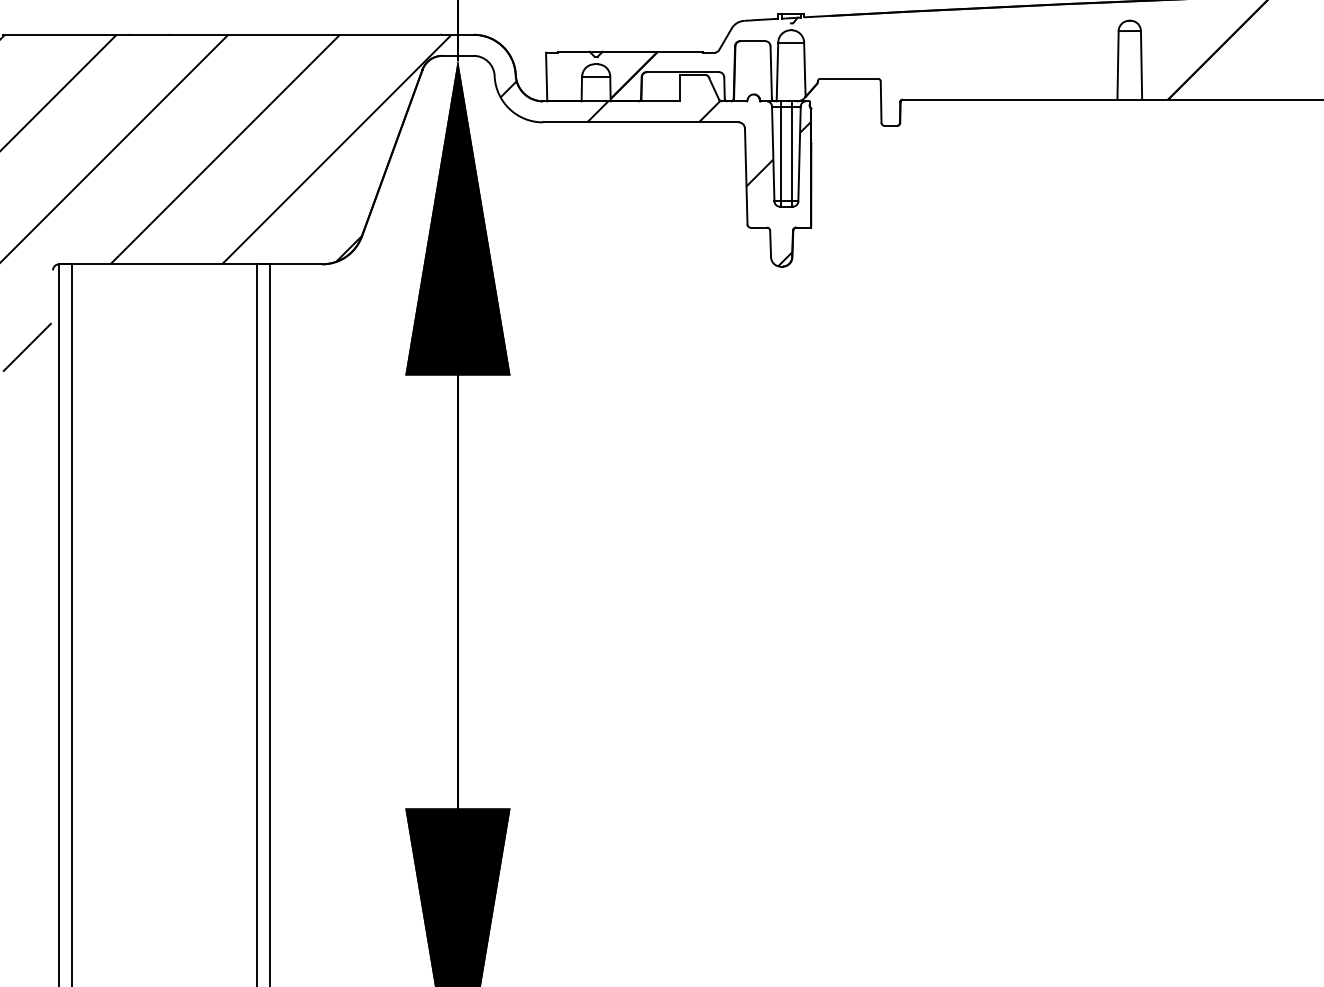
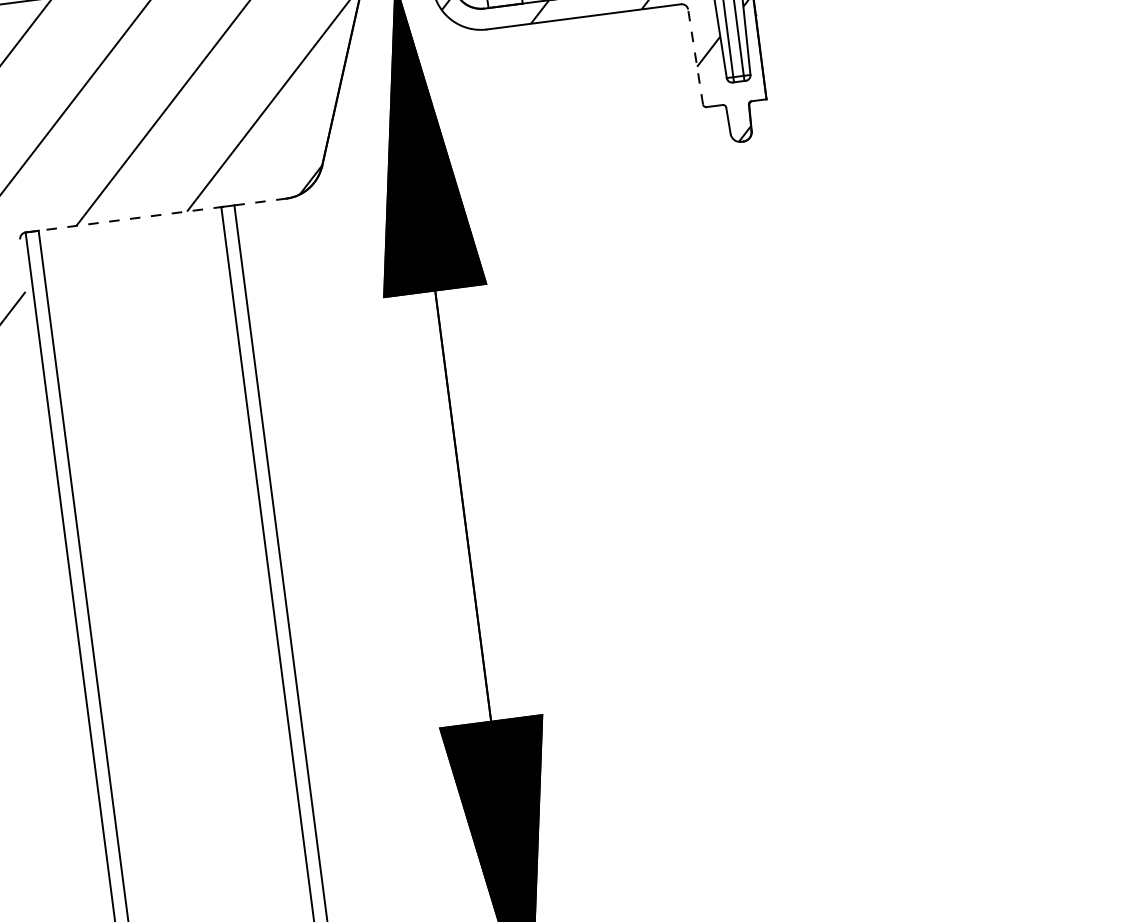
line: (746, 176) -> (695, 56), solid -> dashed
line: (191, 264) -> (156, 215), solid -> dashed

